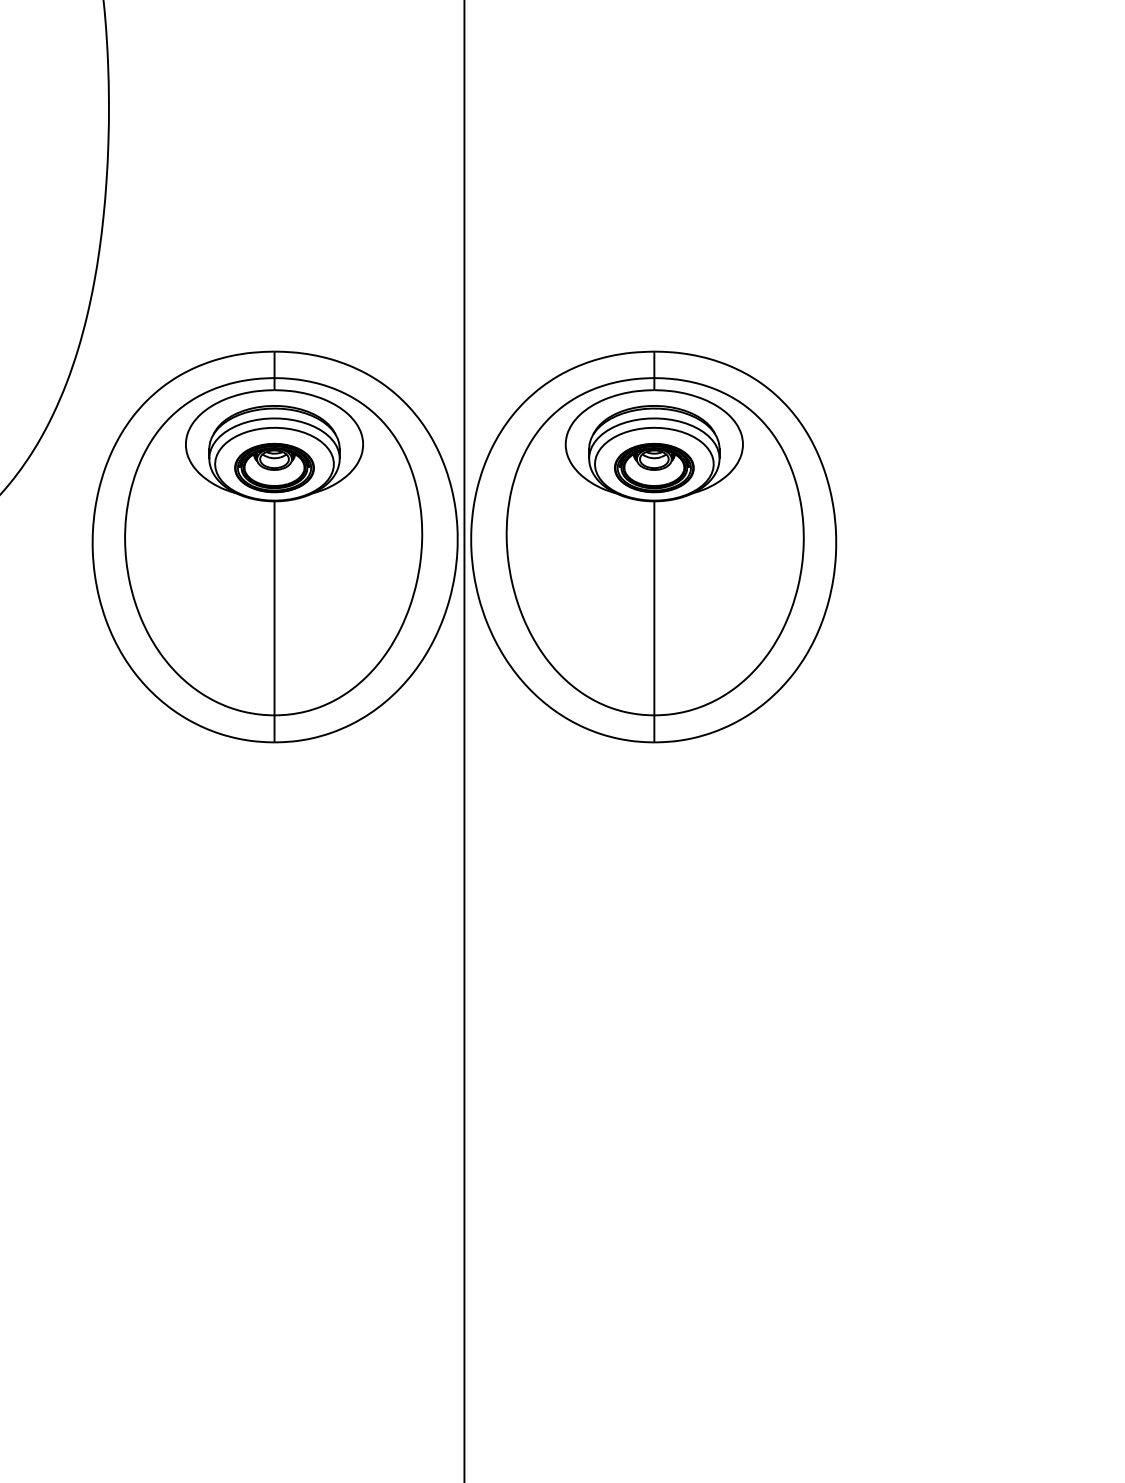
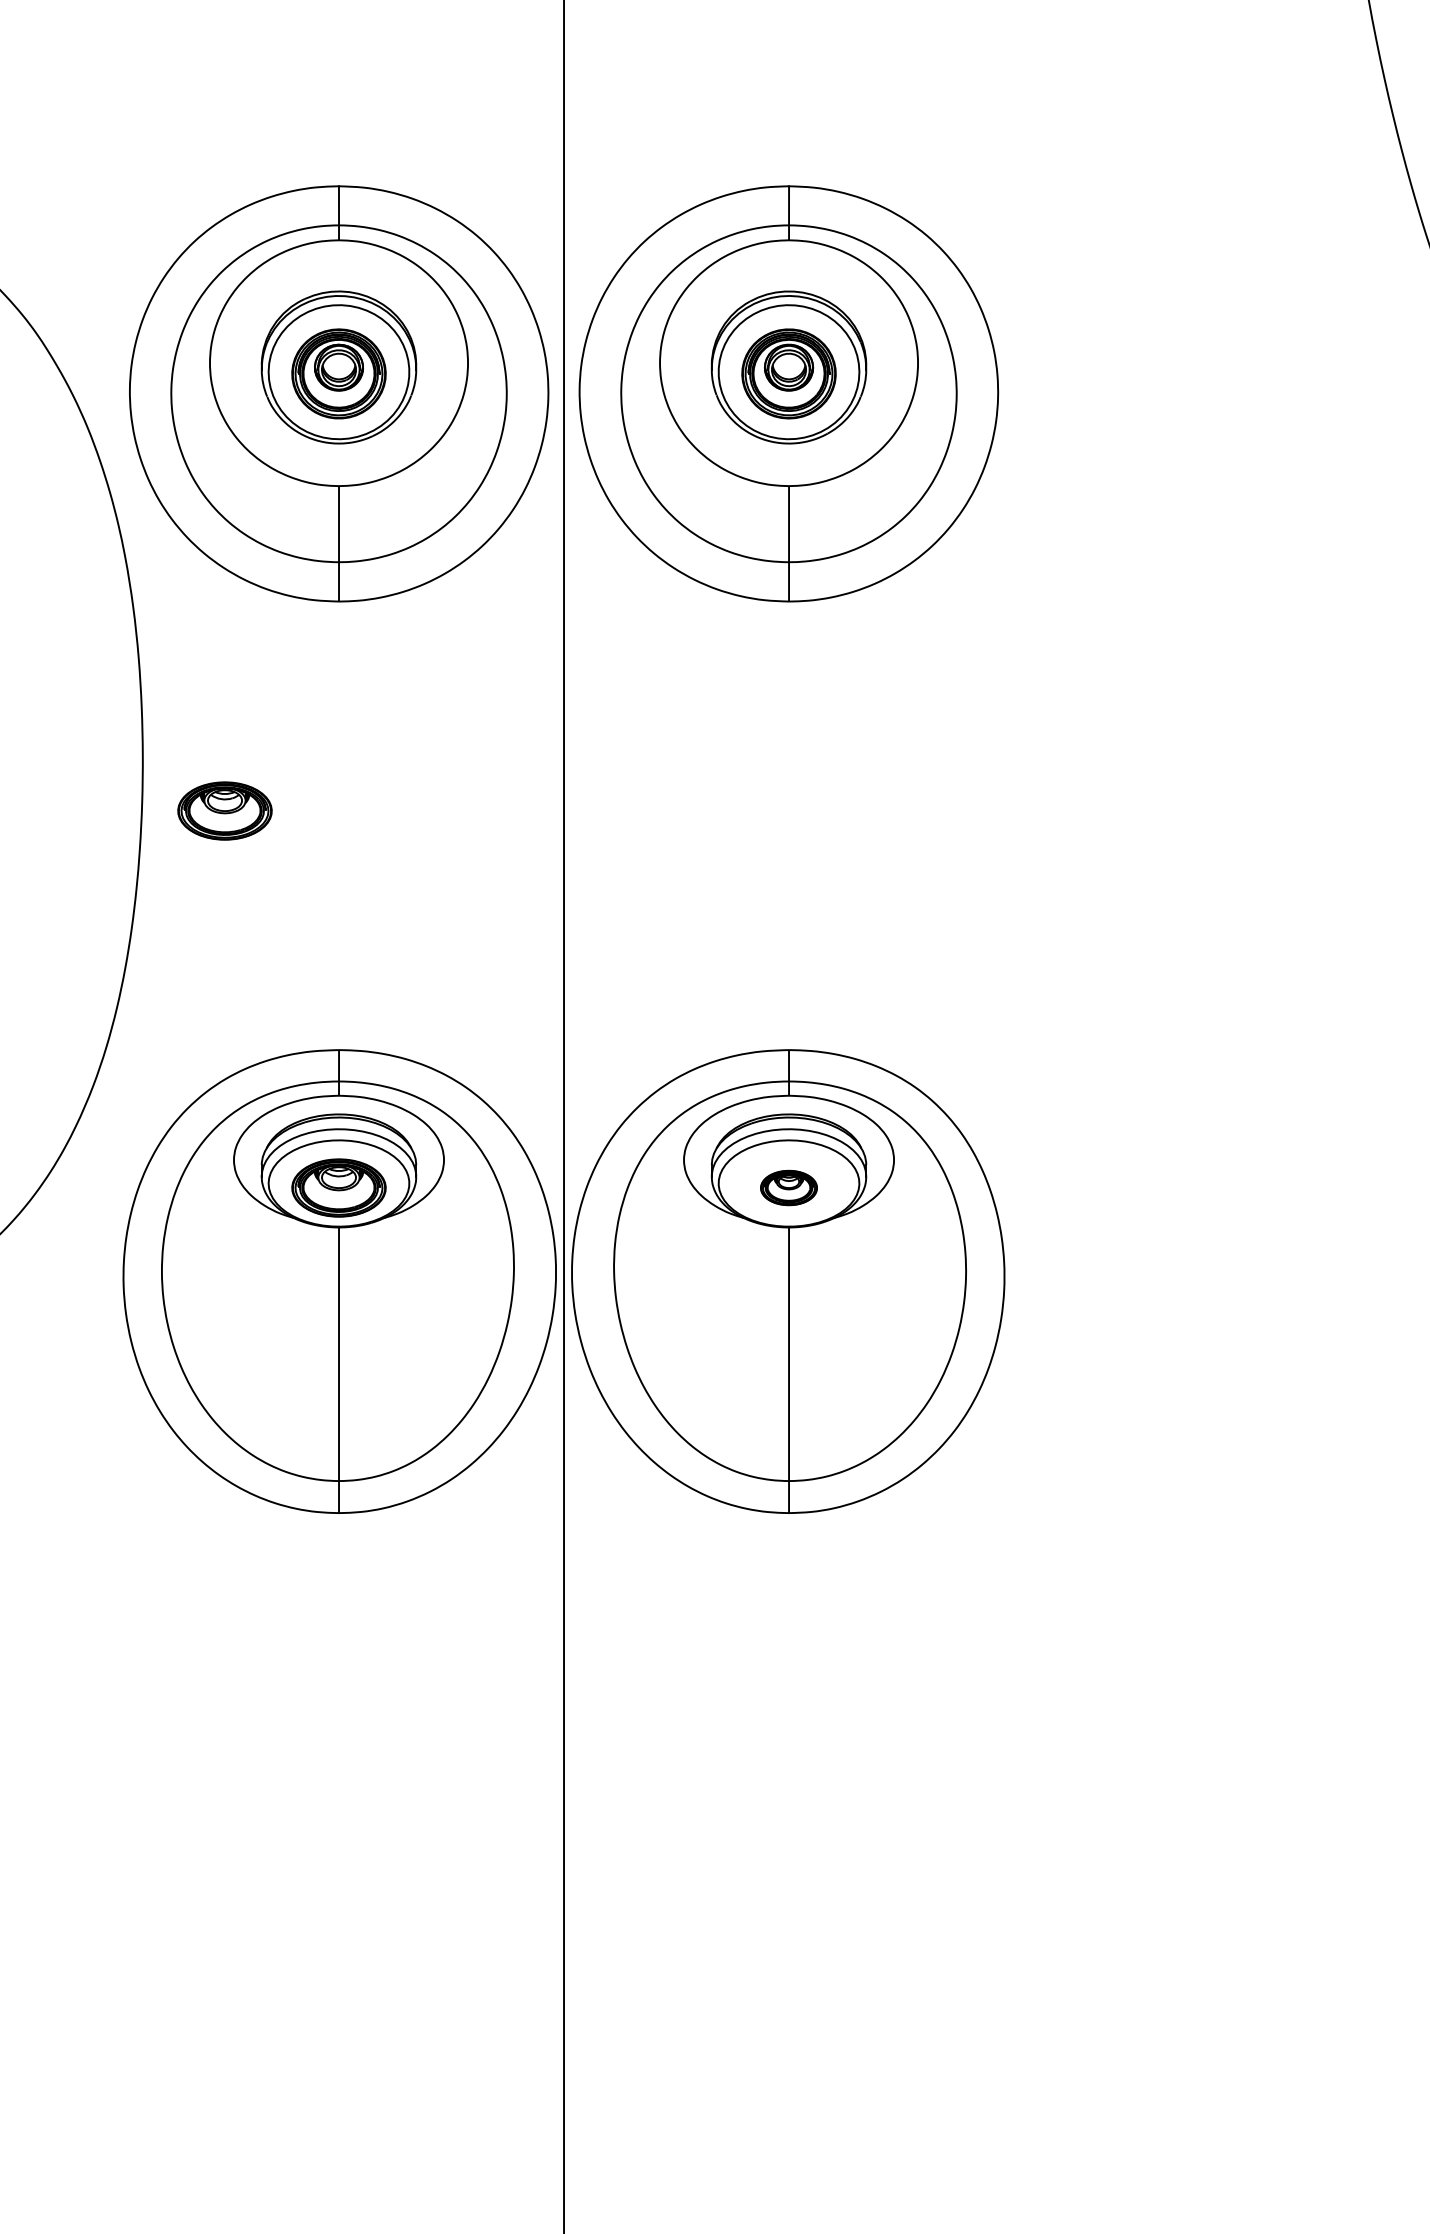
part: (177, 149) -> (224, 810), added
part: (653, 467) -> (788, 1187), size x0.6

